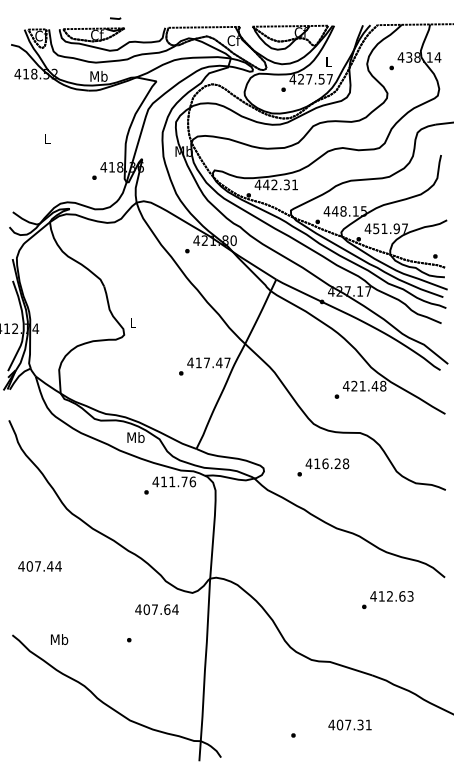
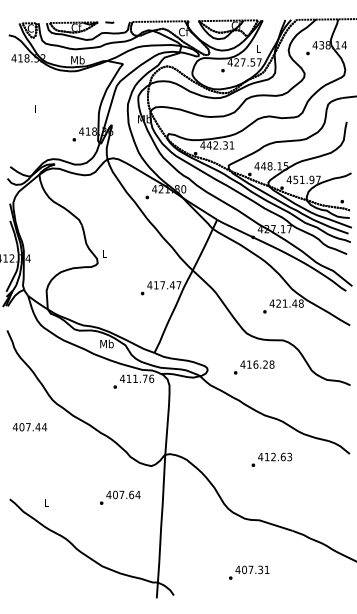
line: (115, 18) -> (109, 22), moved
text: (39, 566) -> (29, 427), moved
text: (387, 600) -> (271, 460), moved
text: (156, 609) -> (123, 494), moved
text: (59, 639) -> (46, 502), Mb -> L
text: (349, 724) -> (251, 569), moved

